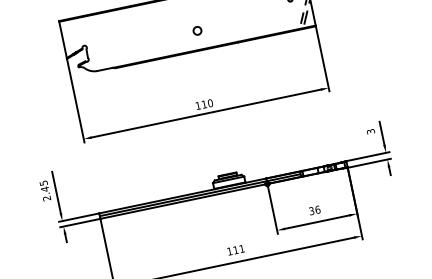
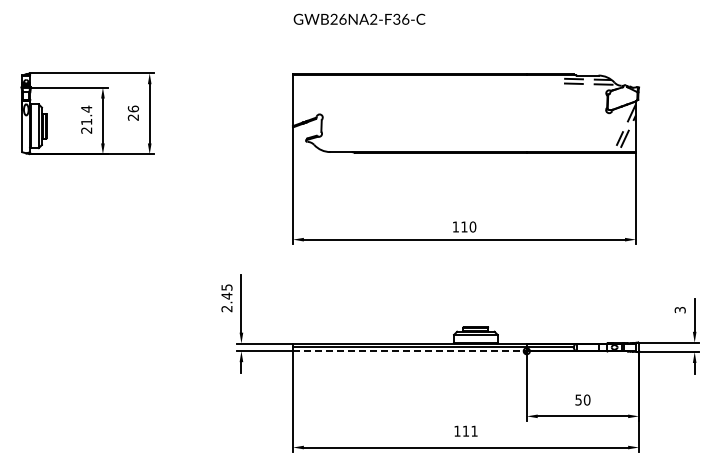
circle: (197, 31) -> (475, 126), removed
line: (183, 201) -> (409, 351), solid -> dashed
text: (314, 210) -> (582, 399), 36 -> 50

